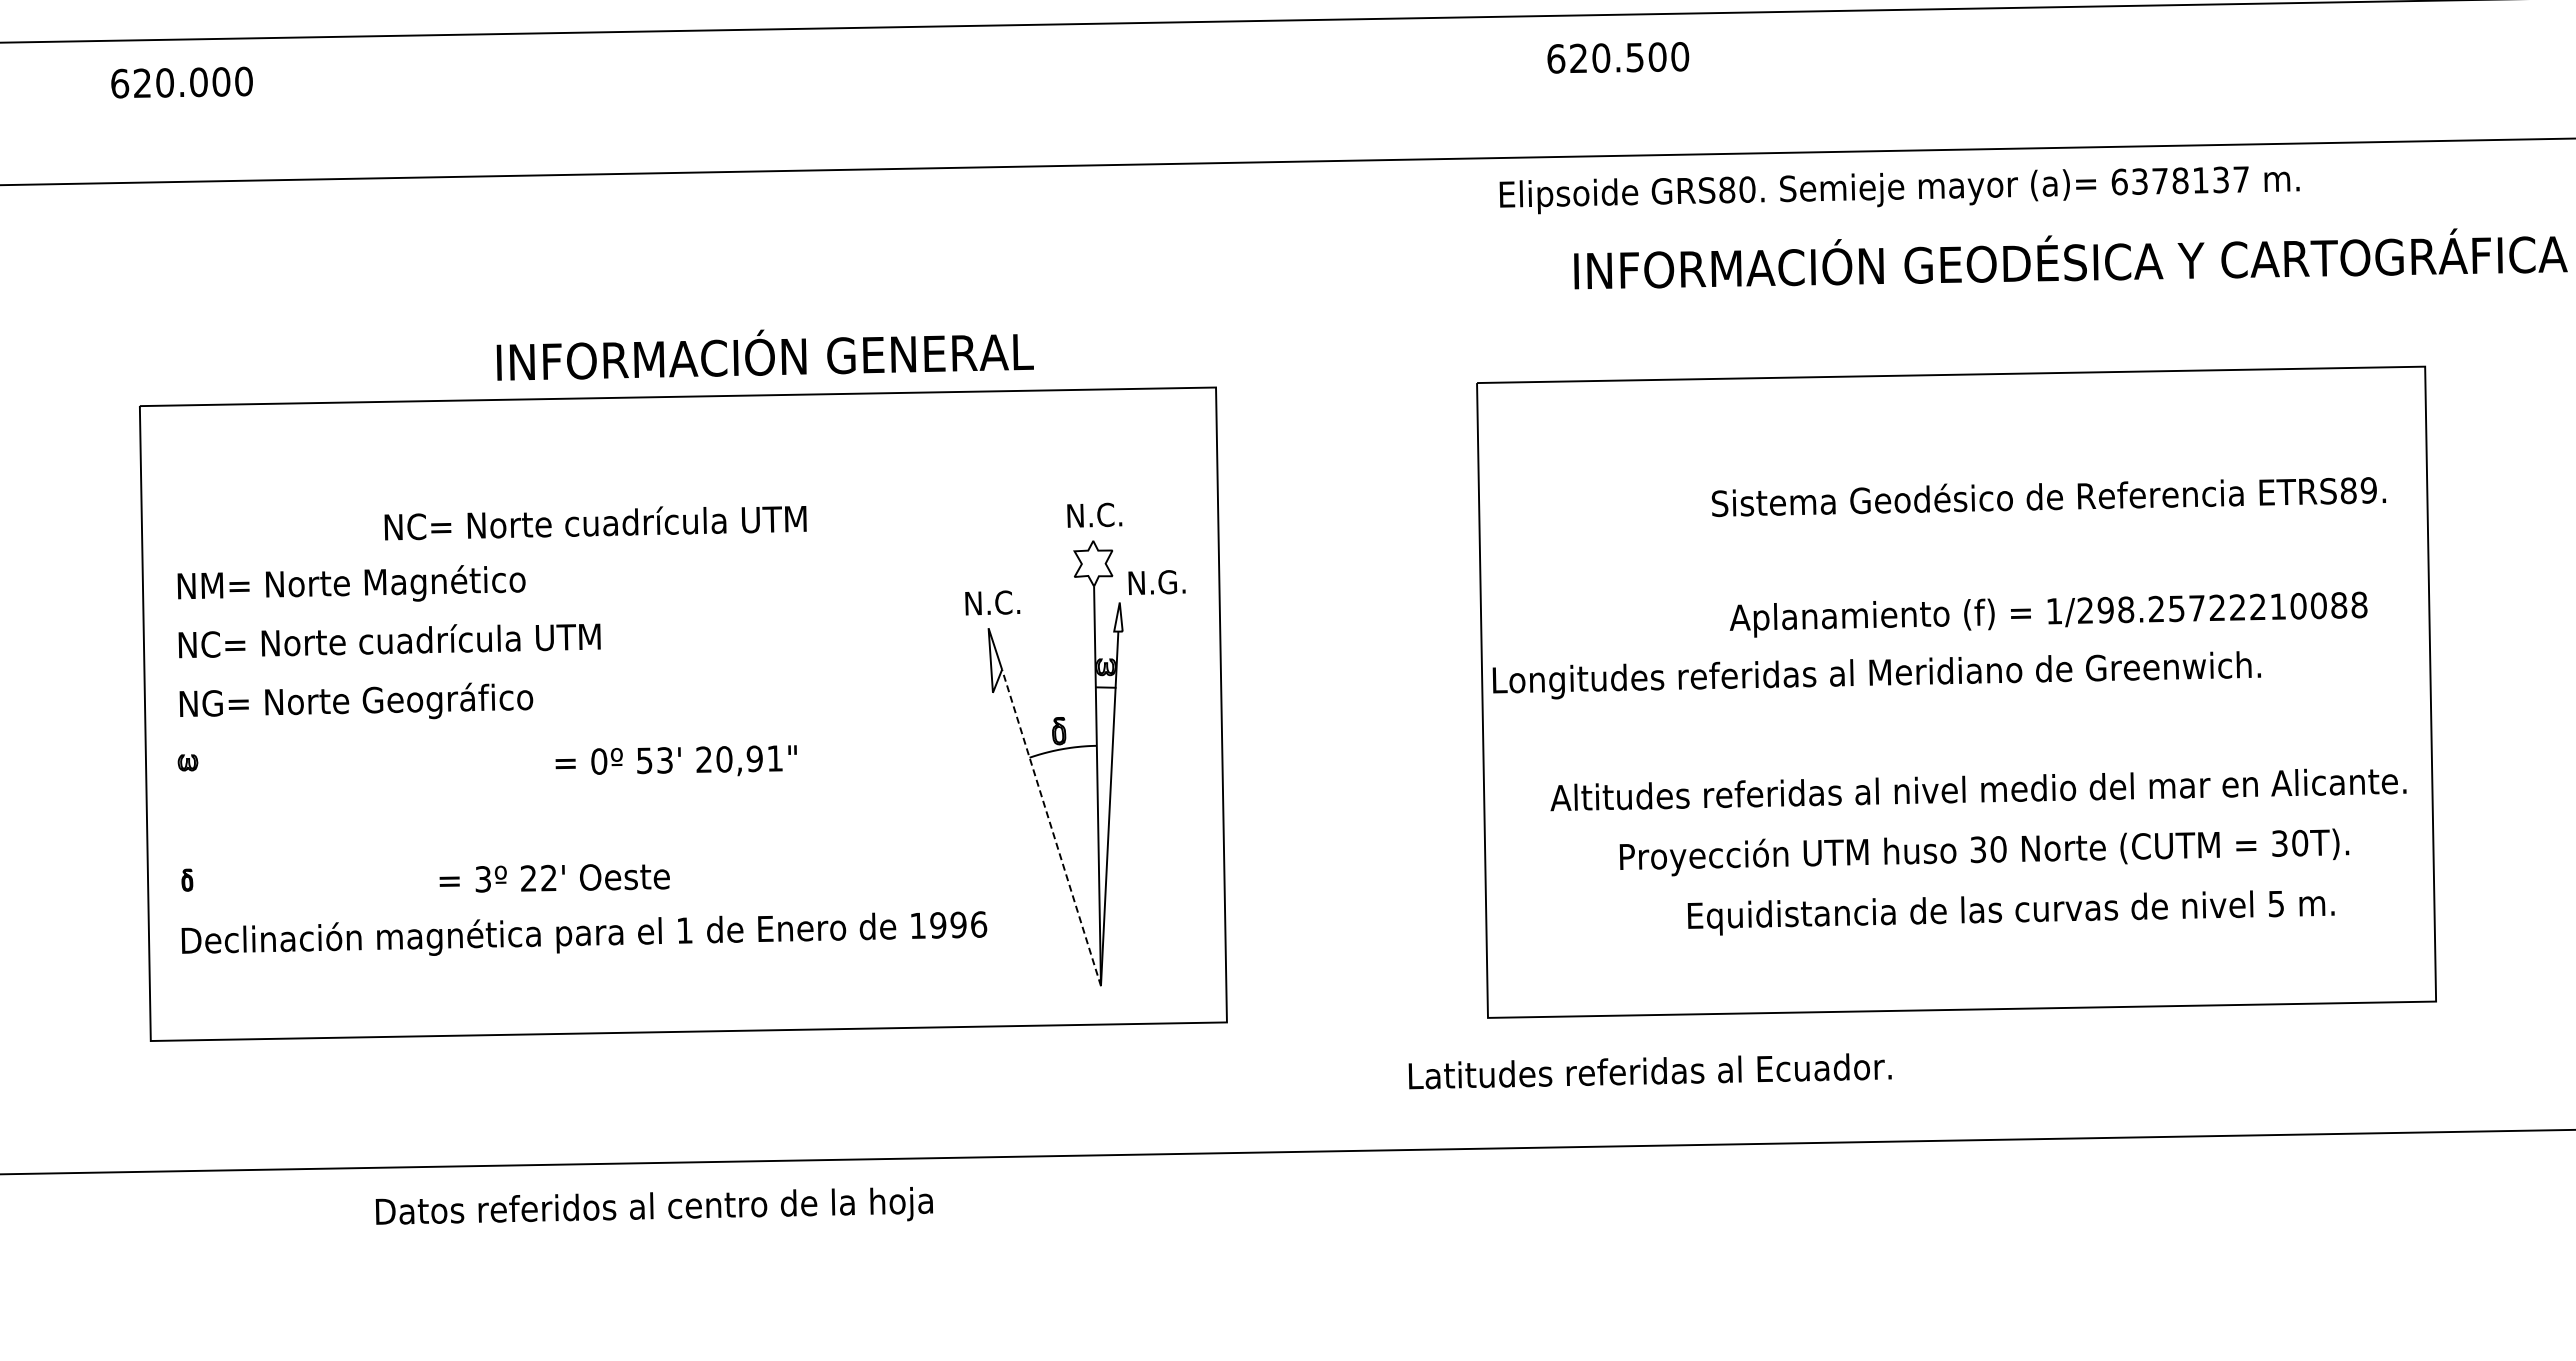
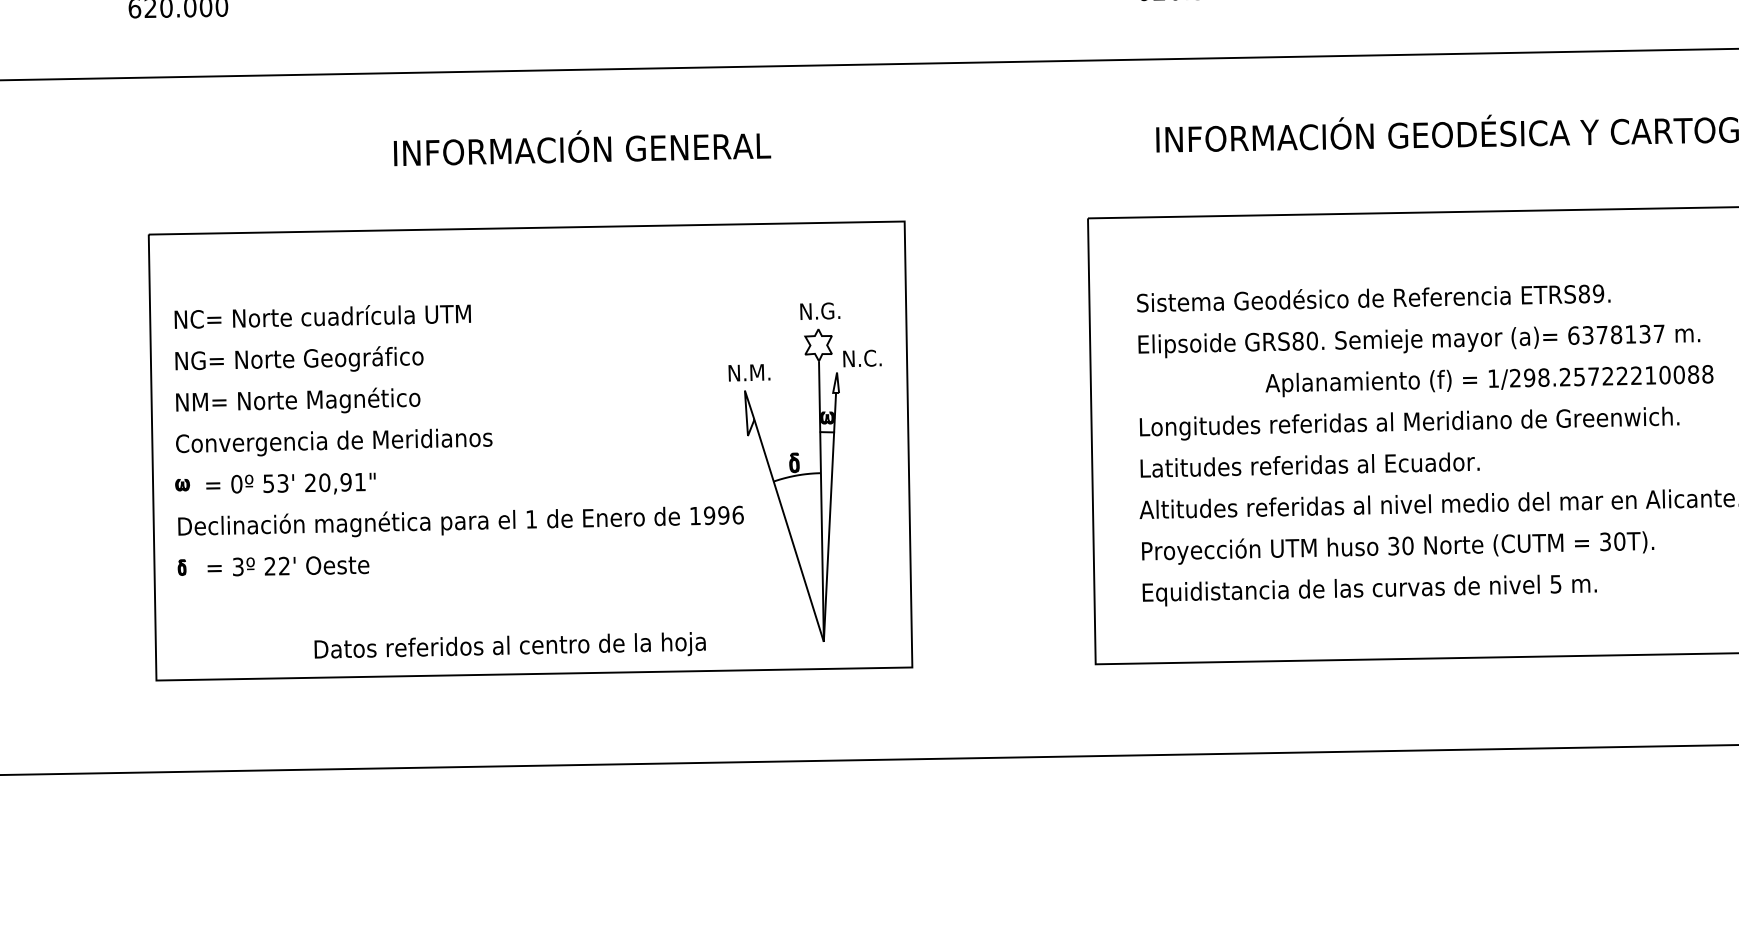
text: (1899, 190) -> (1419, 341), moved
text: (764, 354) -> (581, 147), moved
text: (2048, 497) -> (1373, 298), moved
text: (1116, 514) -> (834, 310), N.C. -> N.G.
text: (595, 523) -> (322, 317), moved
text: (1177, 581) -> (877, 357), N.G. -> N.C.
text: (365, 583) -> (307, 359), NM= Norte Magnético -> NG= Norte Geográfico
text: (1009, 602) -> (759, 372), N.C. -> N.M.
text: (400, 641) -> (331, 399), NC= Norte cuadrícula UTM -> NM= Norte Magnético
text: (1876, 675) -> (1409, 423), moved
text: (403, 701) -> (333, 442), NG= Norte Geográfico -> Convergencia de Meridianos
text: (675, 760) -> (290, 483), moved
line: (1051, 827) -> (789, 530), dashed -> solid
text: (1984, 852) -> (1398, 548), moved
text: (554, 878) -> (288, 566), moved
text: (2010, 912) -> (1369, 590), moved
text: (584, 933) -> (461, 521), moved
text: (1649, 1071) -> (1309, 465), moved
text: (653, 1205) -> (509, 645), moved

